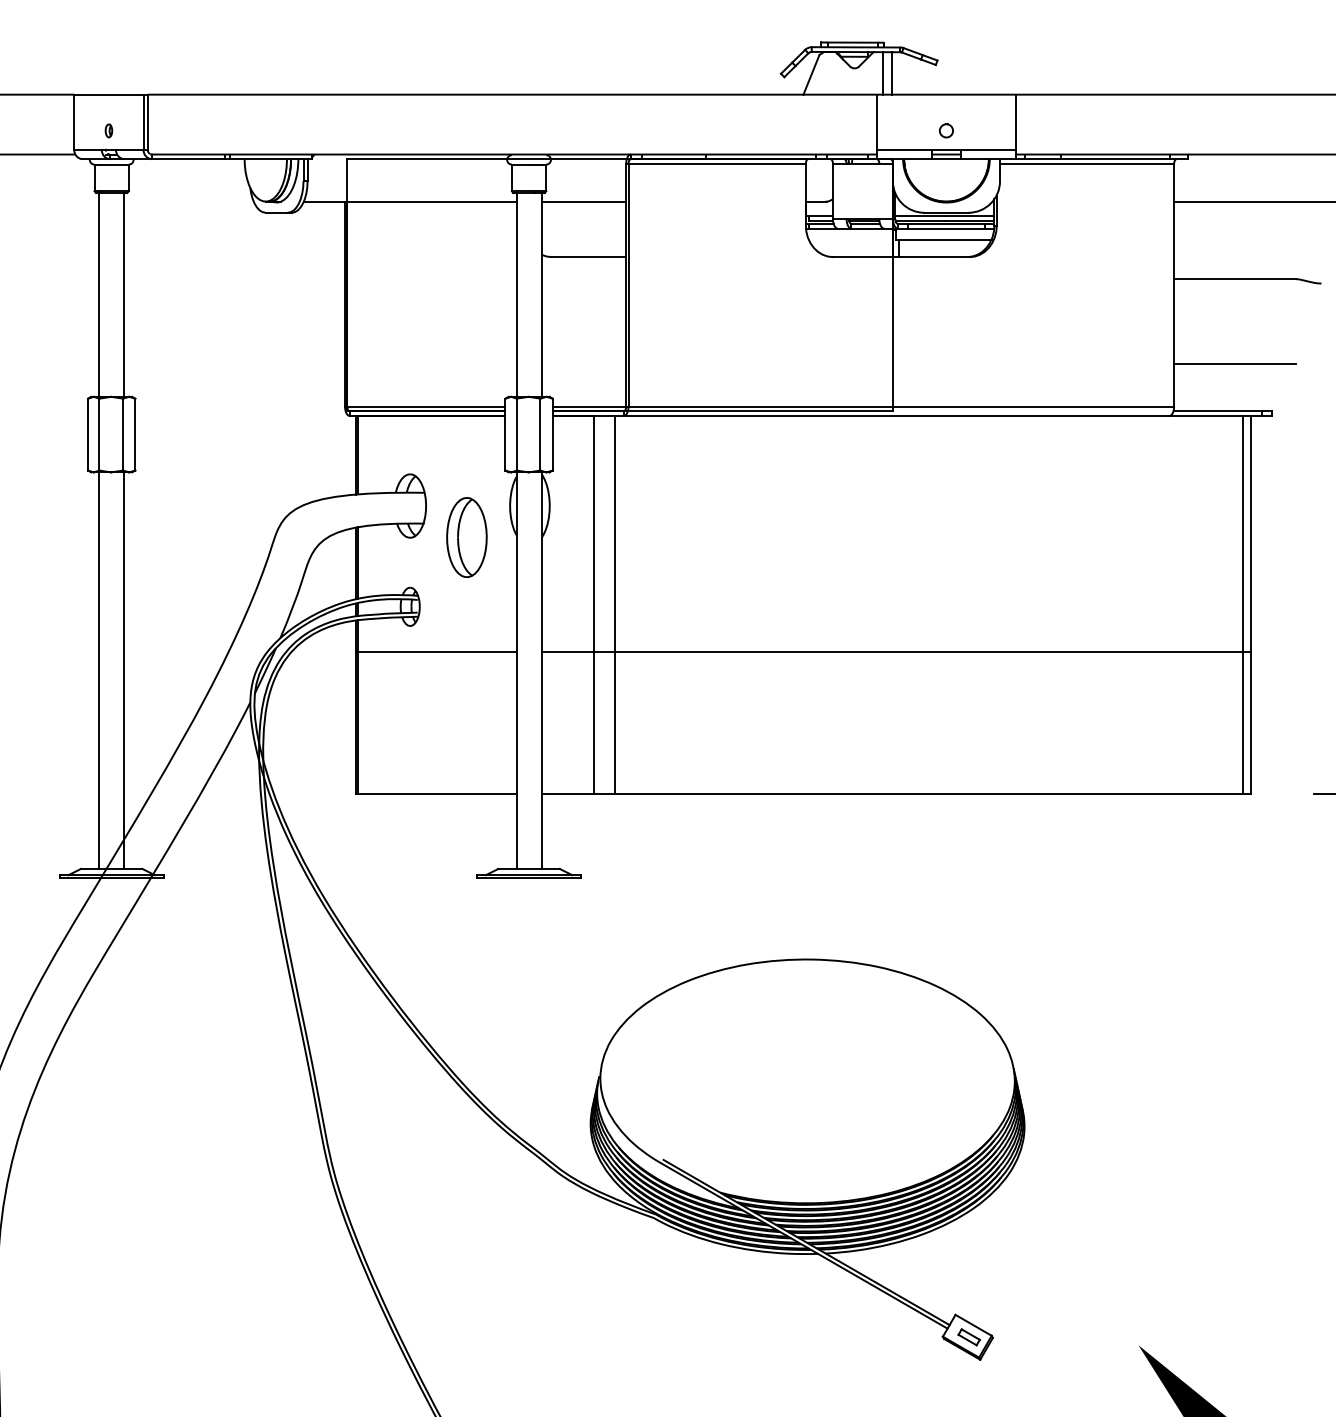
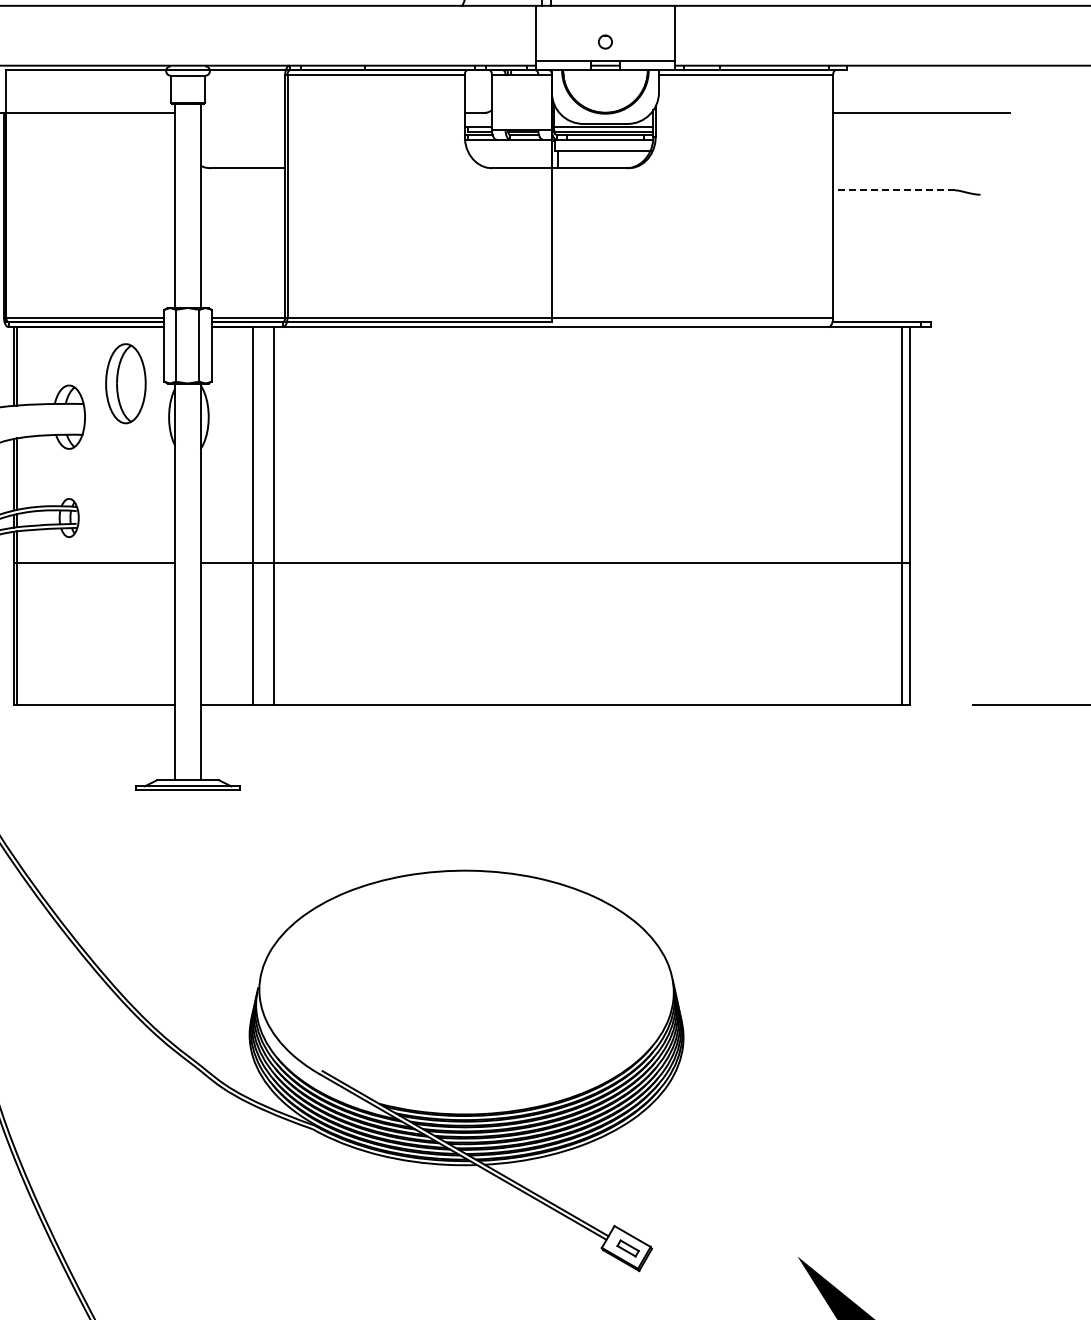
line: (583, 201) -> (242, 112), removed
line: (1235, 279) -> (894, 190), solid -> dashed
line: (1234, 363) -> (893, 274), removed
part: (466, 537) -> (125, 383), moved

